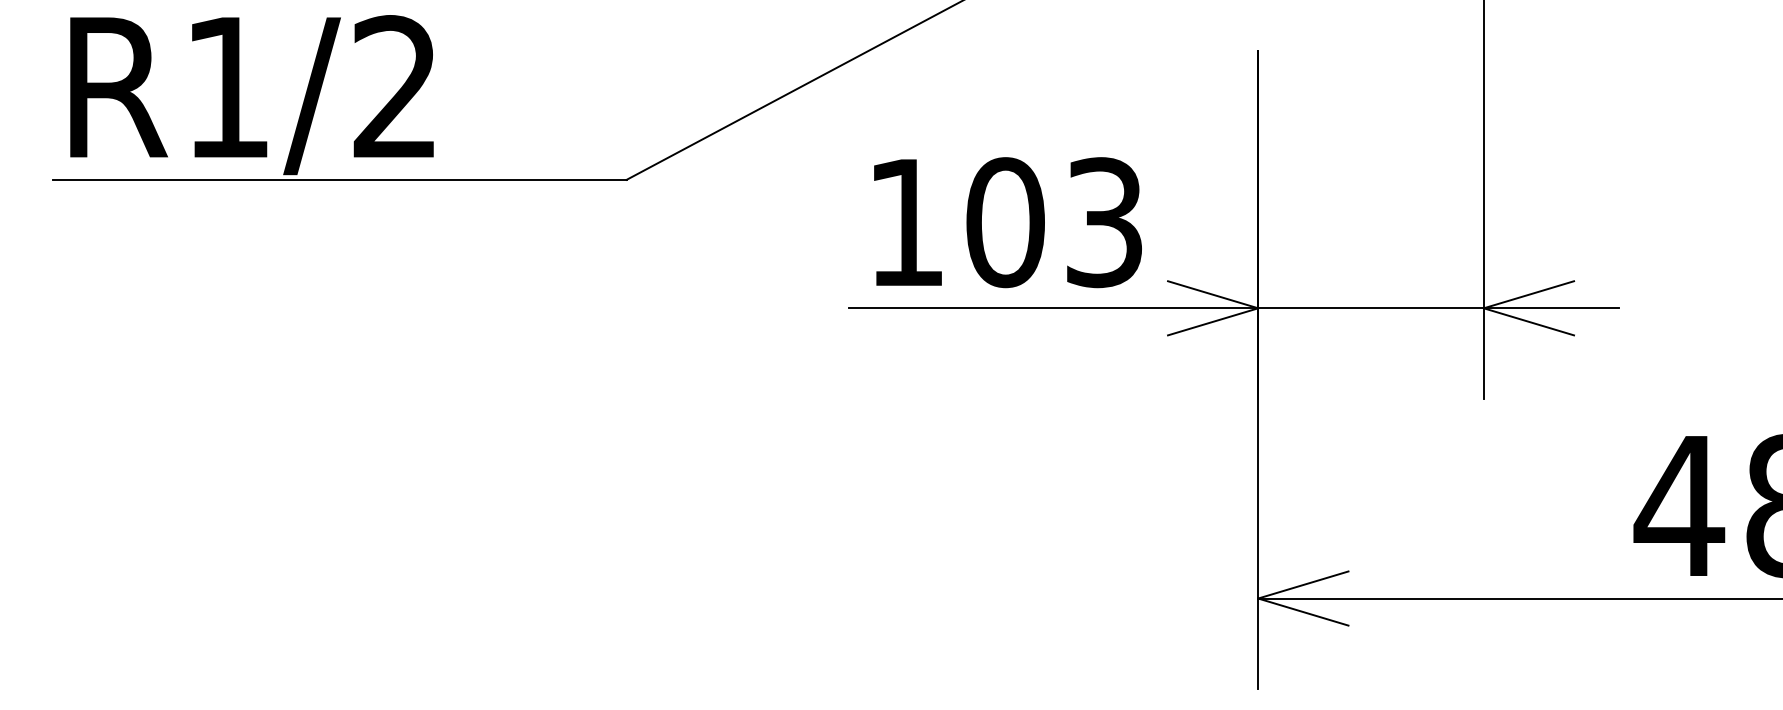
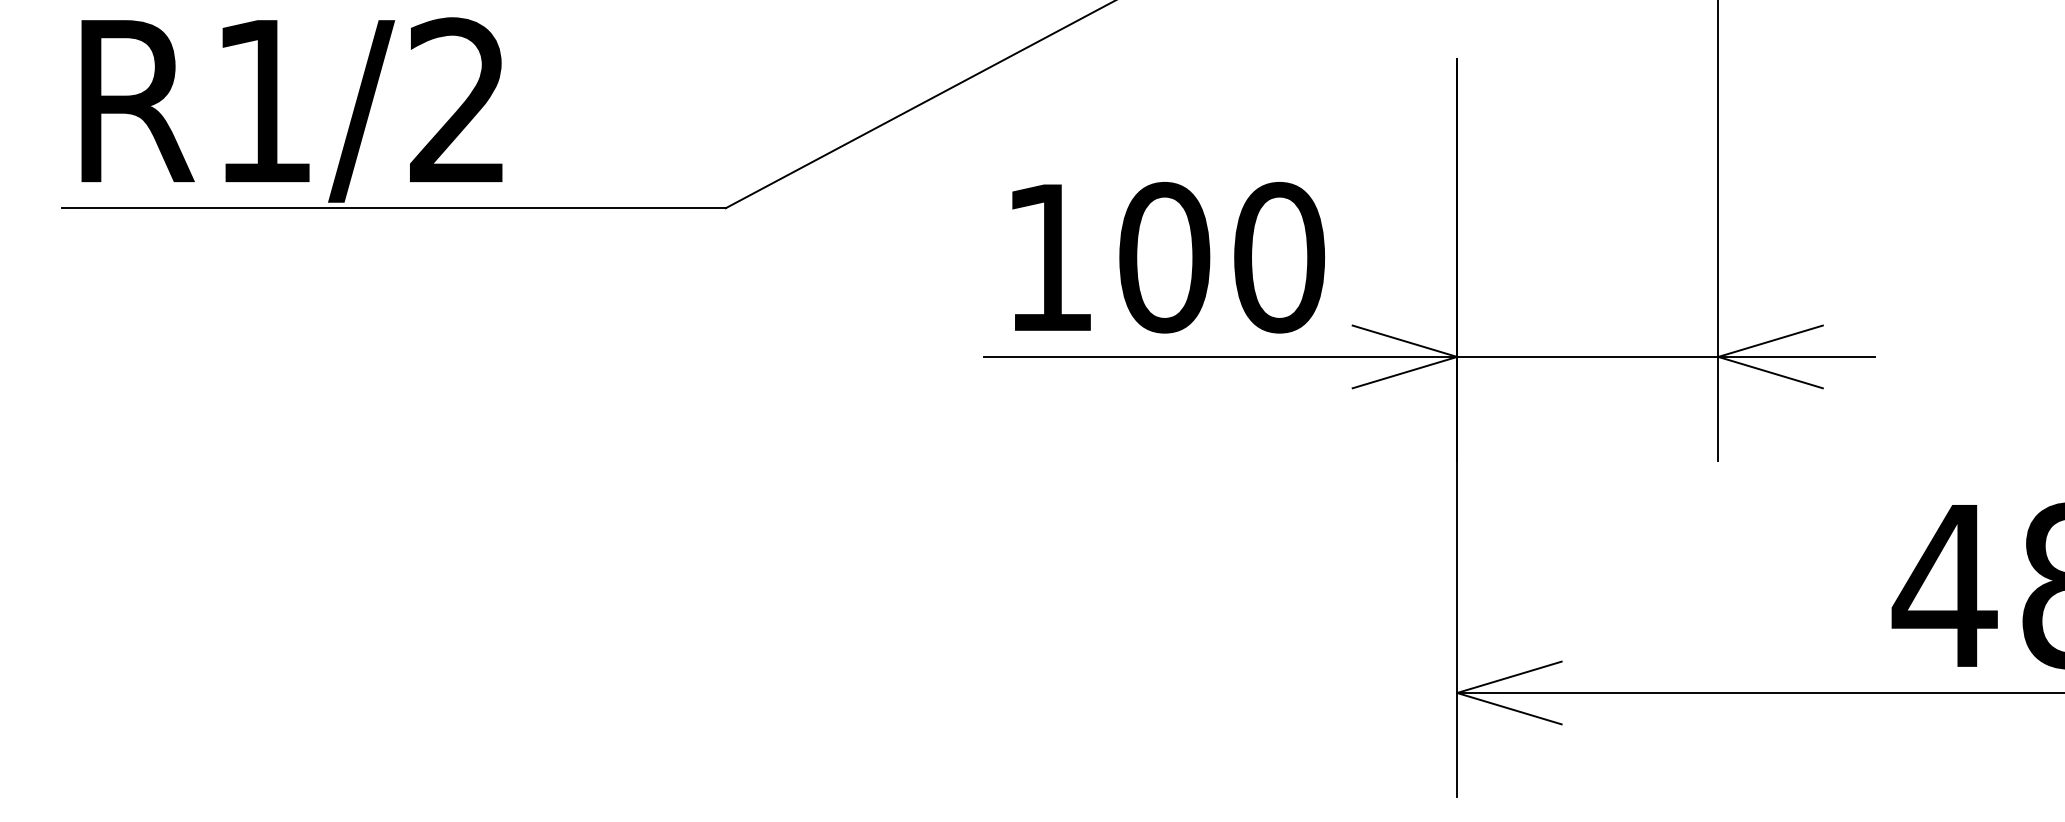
text: (1104, 222) -> (1279, 257), 103 -> 100

